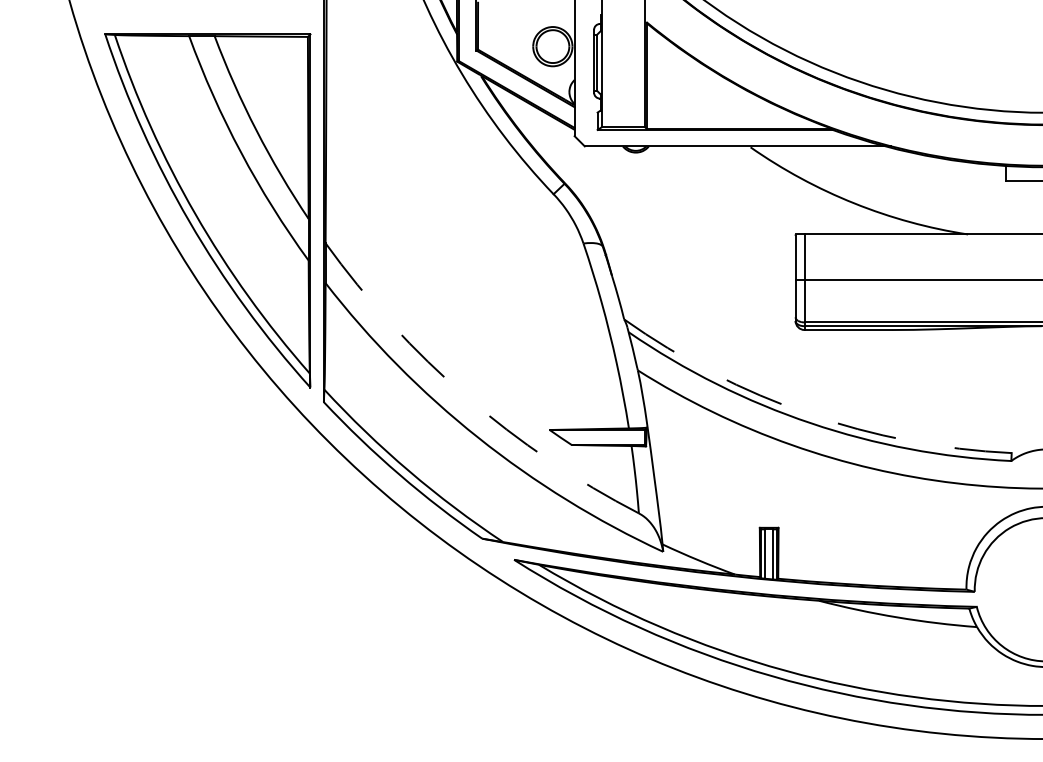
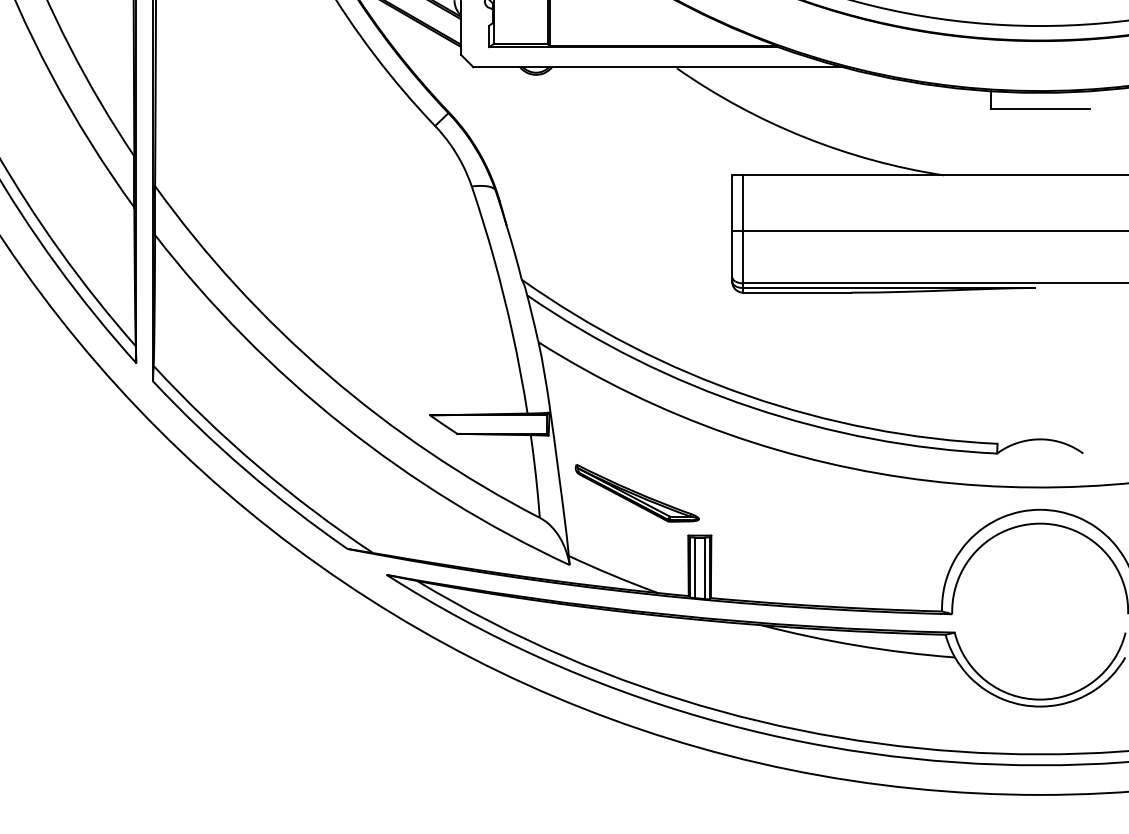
arc: (466, 396) -> (328, 374), dashed -> solid
arc: (808, 414) -> (748, 396), dashed -> solid
part: (718, 493) -> (637, 493), added

